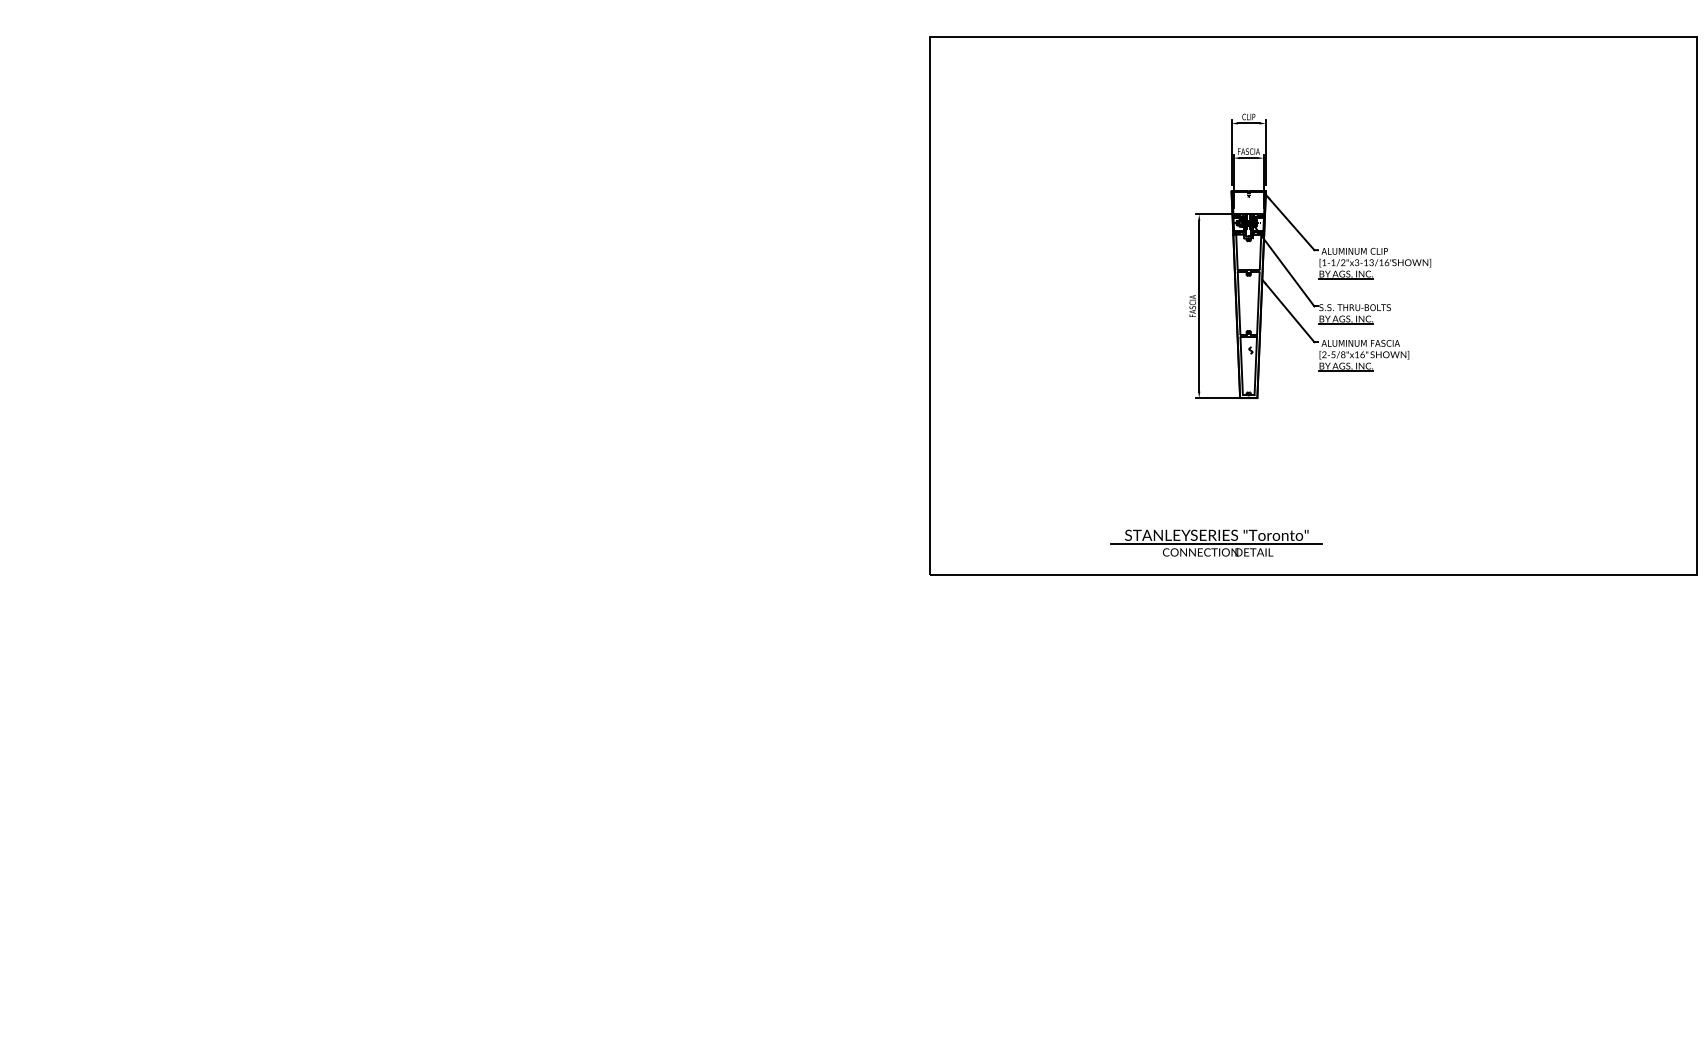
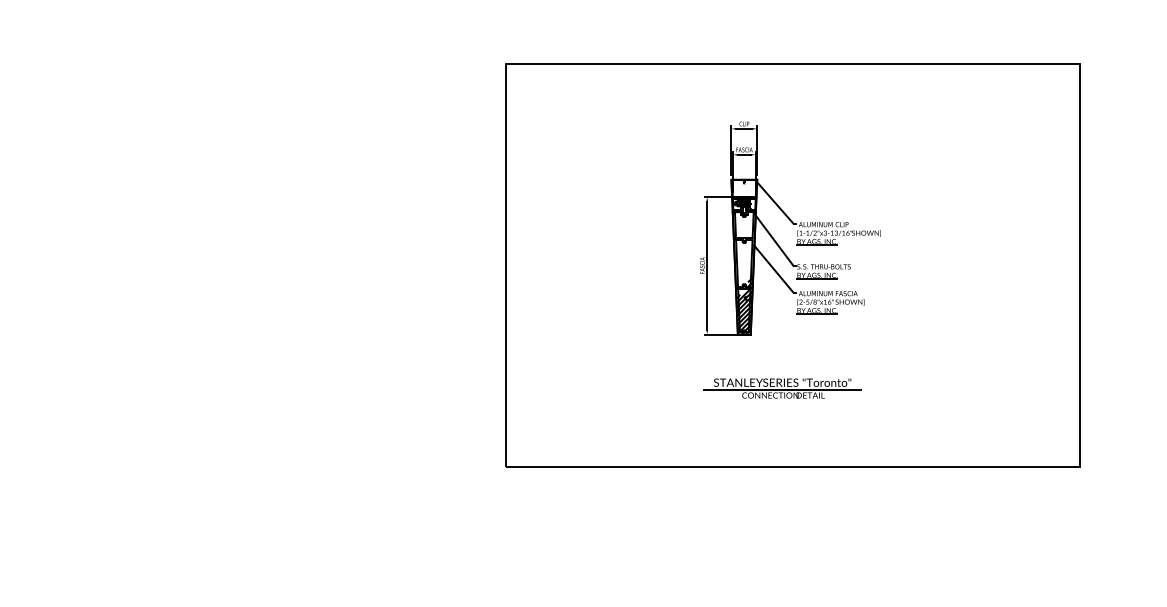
hatch: (1249, 359) -> (744, 305), added
part: (1216, 542) -> (782, 388), moved

